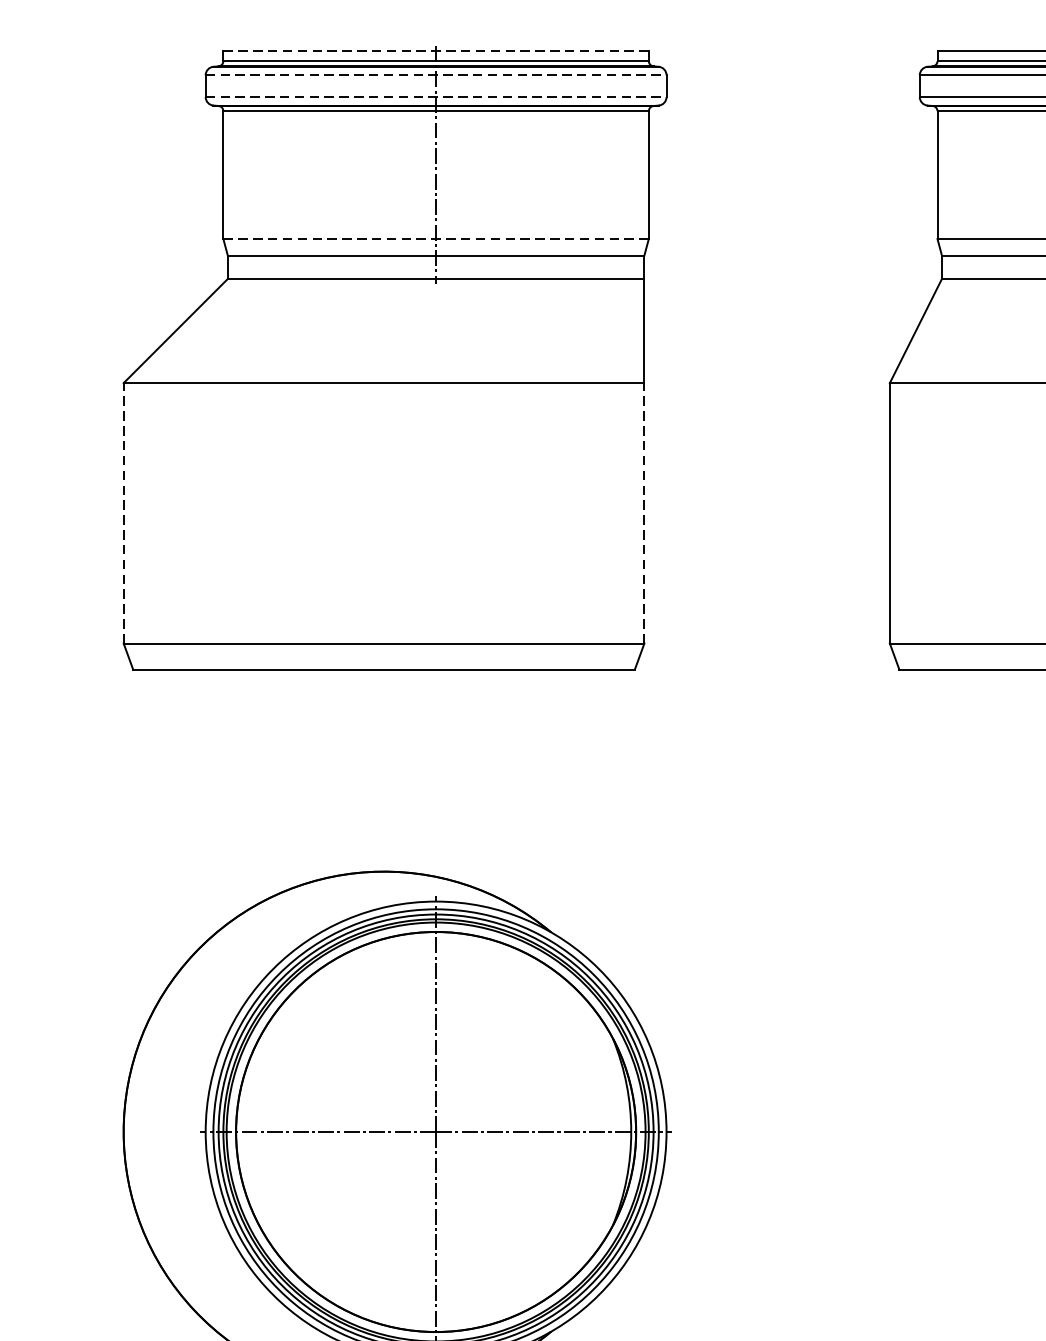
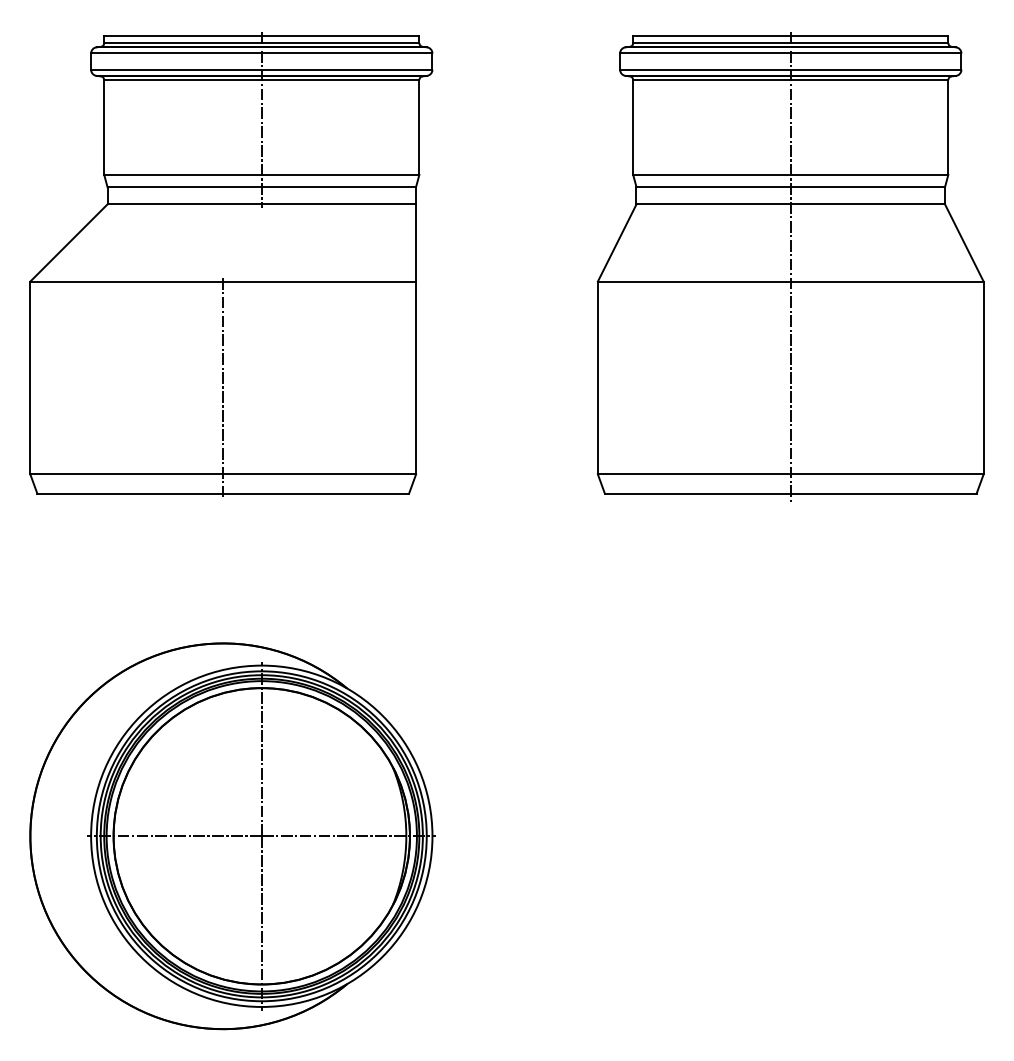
line: (435, 50) -> (261, 35), dashed -> solid
line: (435, 75) -> (261, 53), dashed -> solid
line: (435, 96) -> (261, 69), dashed -> solid
line: (435, 238) -> (261, 174), dashed -> solid
line: (123, 512) -> (30, 377), dashed -> solid
line: (644, 512) -> (416, 377), dashed -> solid
line: (384, 526) -> (223, 387), added

